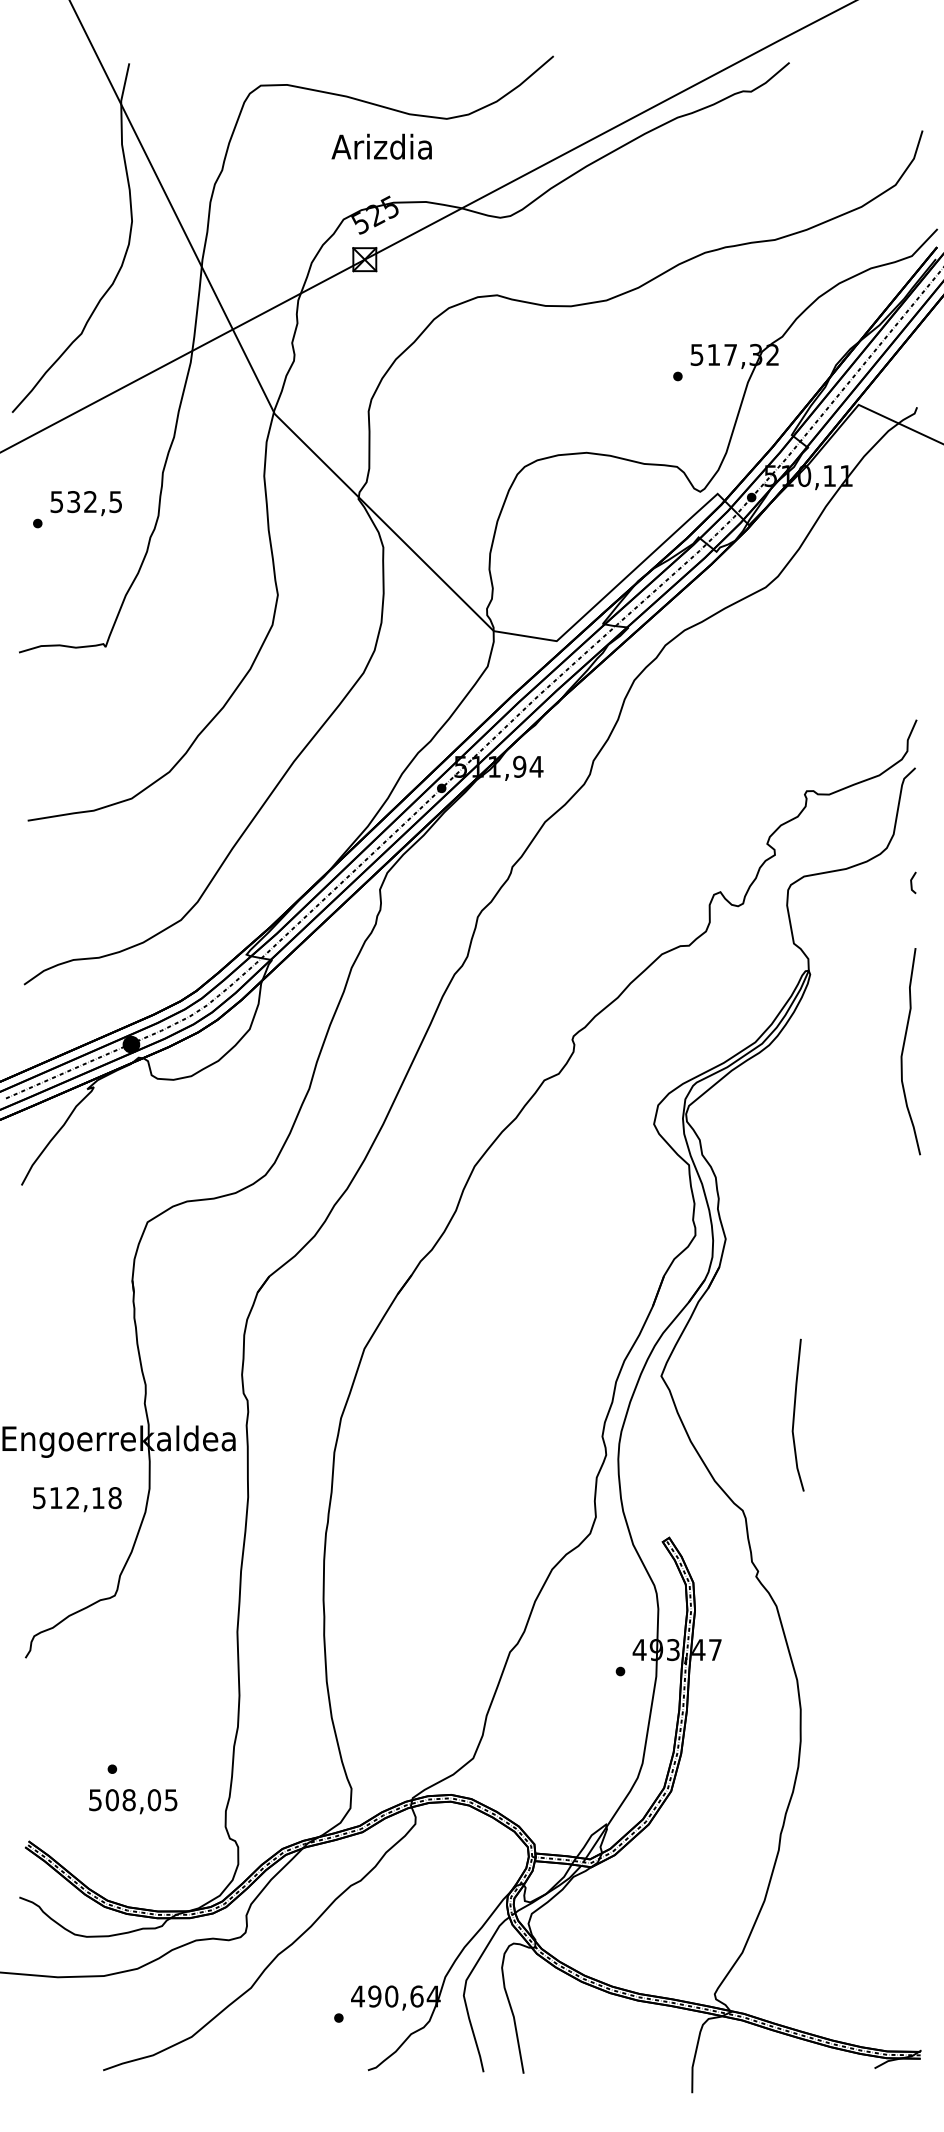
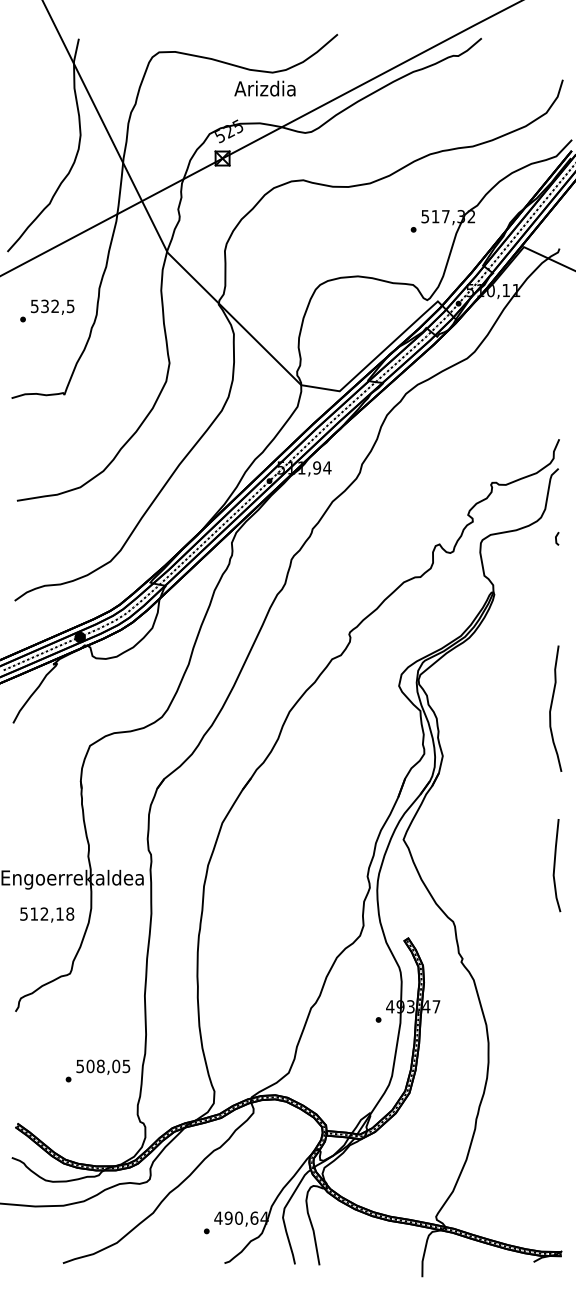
text: (381, 146) -> (264, 88), moved
curve: (903, 1051) -> (551, 708), moved
line: (795, 1415) -> (555, 865), moved
text: (133, 1800) -> (103, 1066), moved

